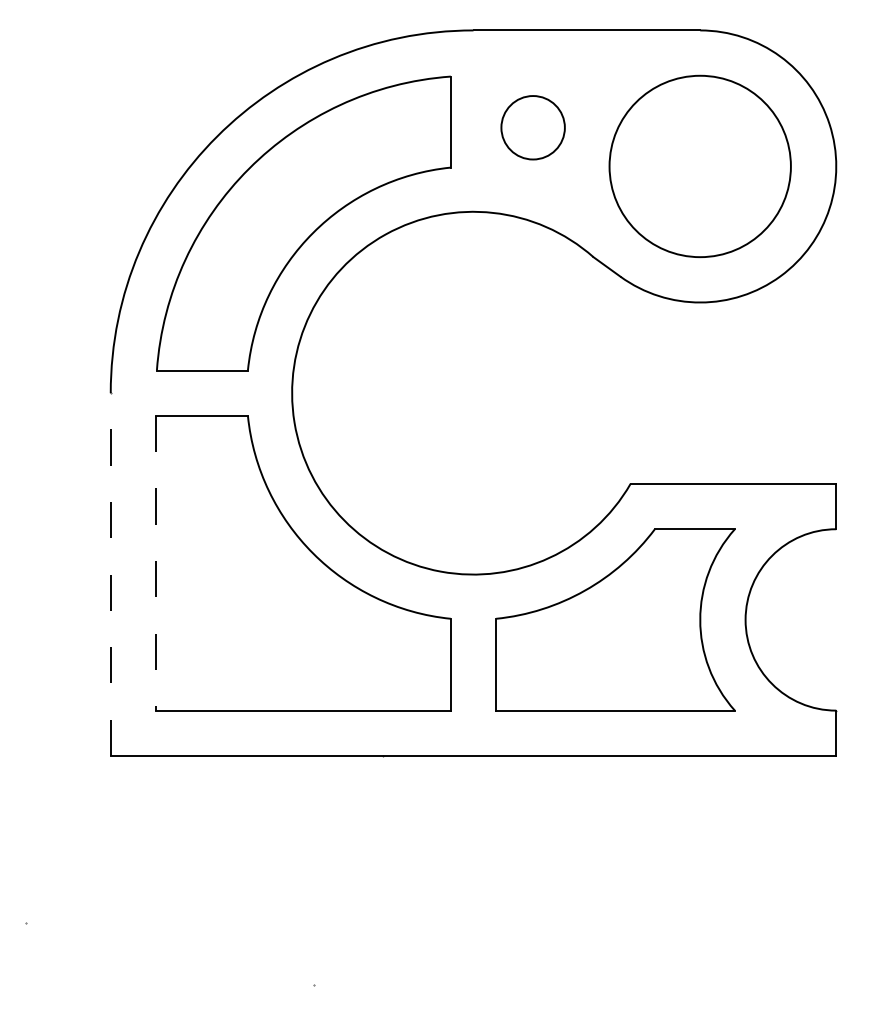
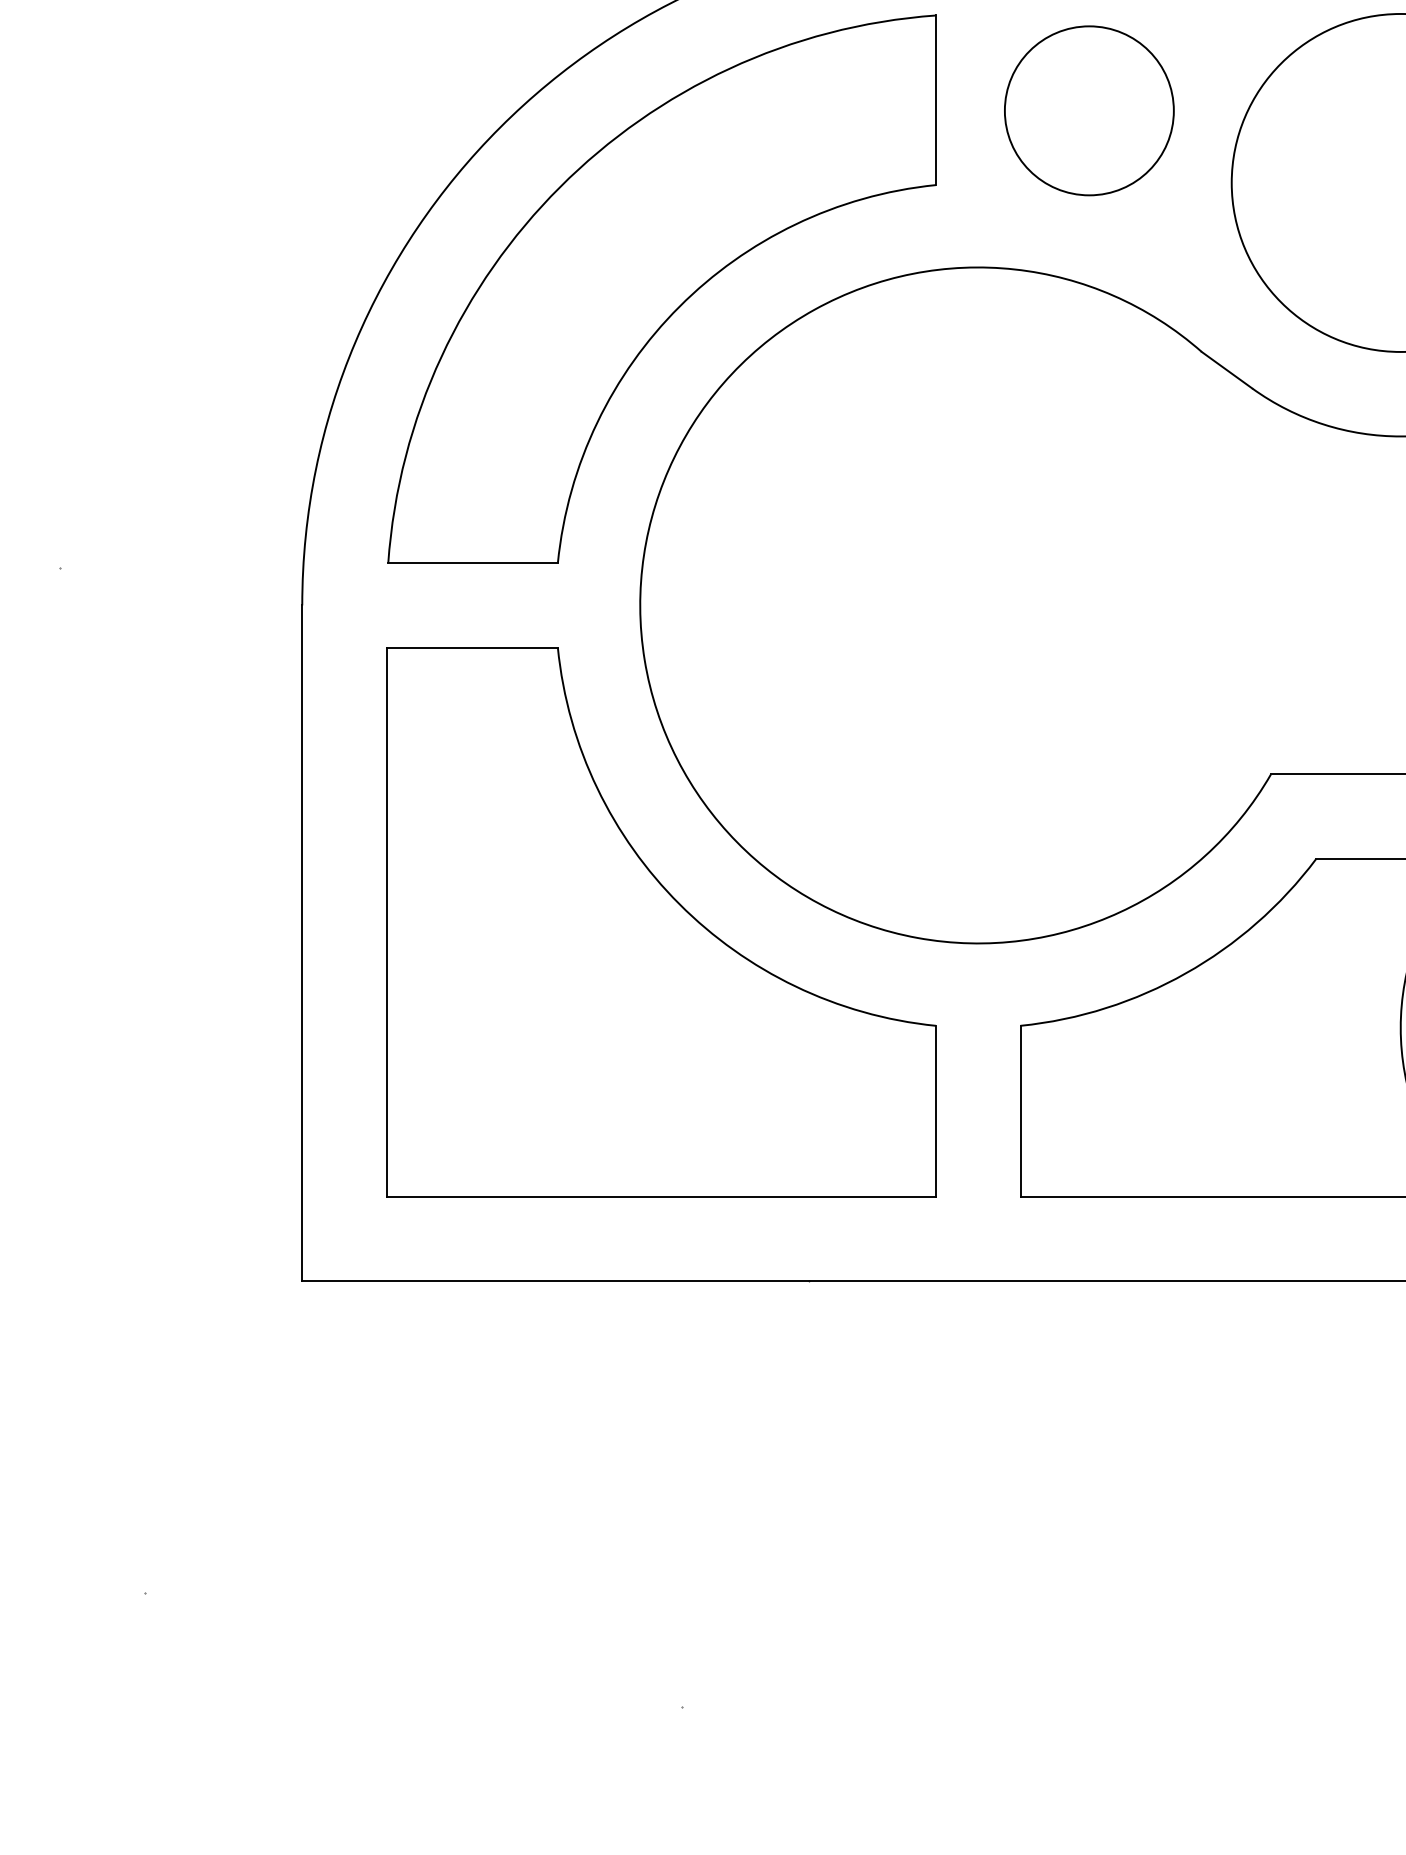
circle: (532, 127) -> (1088, 110), size x1.43
line: (156, 563) -> (387, 922), dashed -> solid
line: (110, 574) -> (301, 943), dashed -> solid

